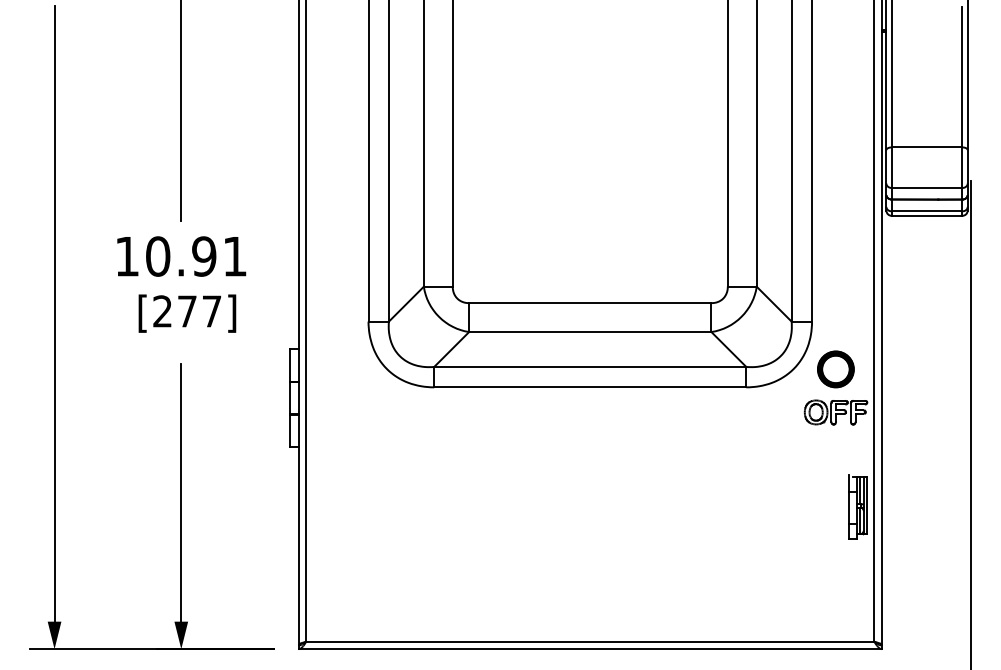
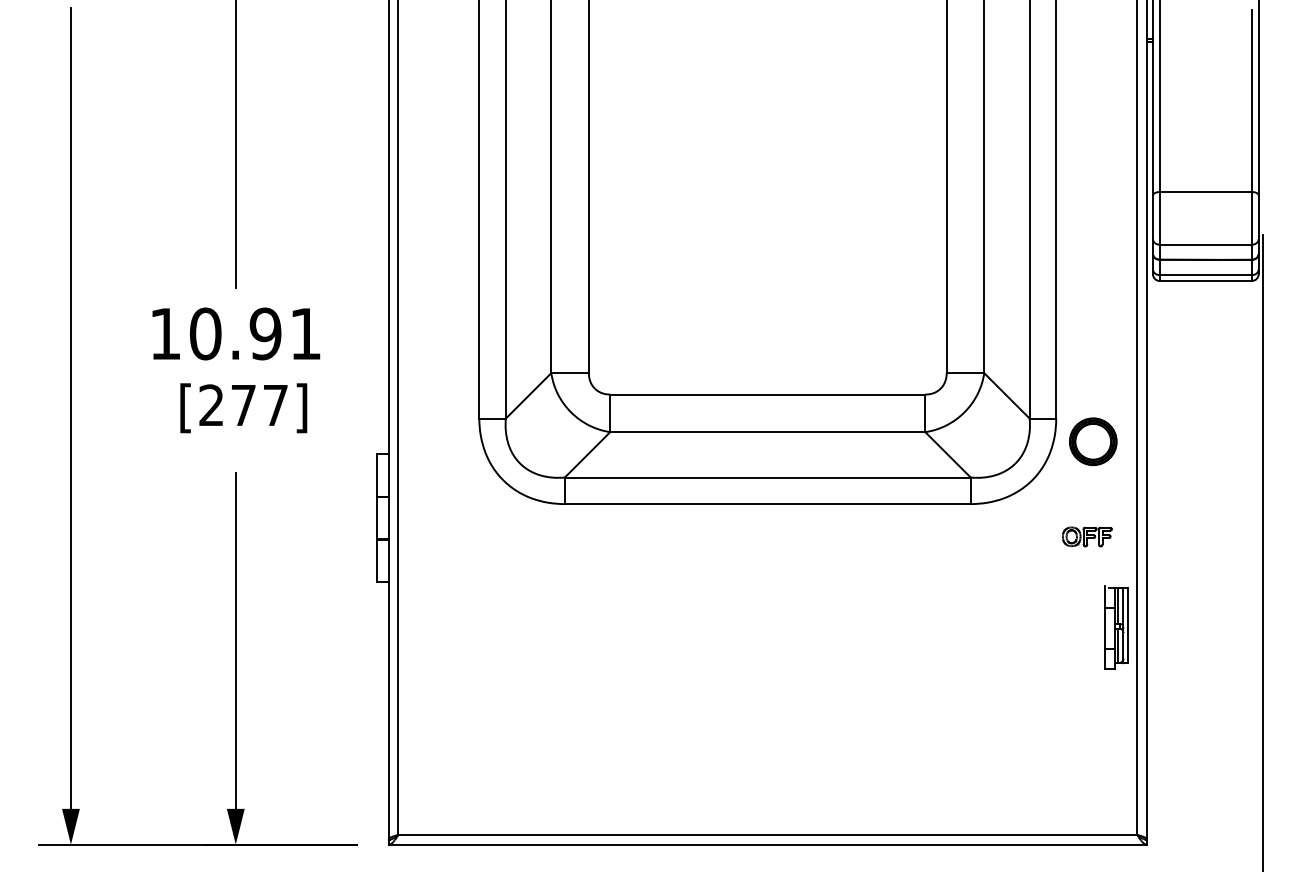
part: (836, 369) -> (1093, 441), moved
part: (835, 412) -> (1086, 536), size x0.6
part: (858, 506) -> (1116, 627), moved

